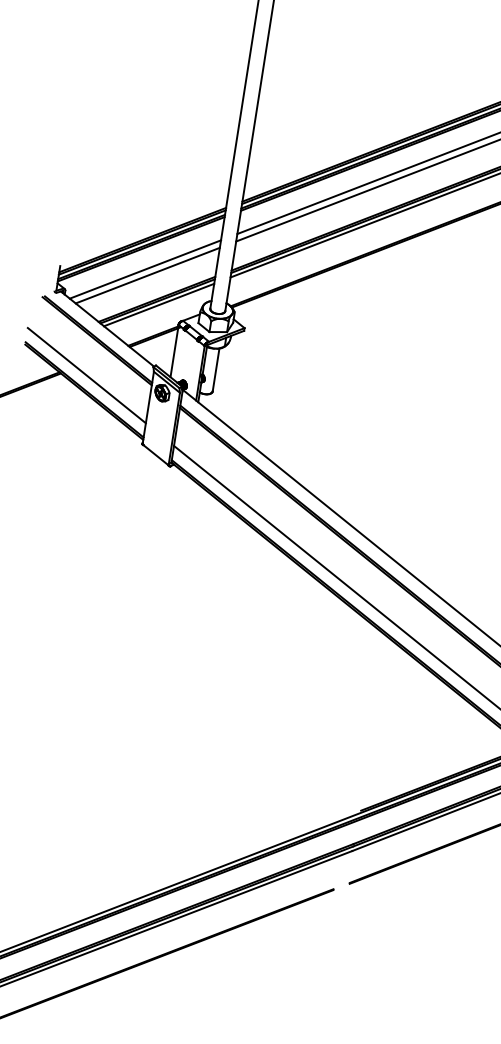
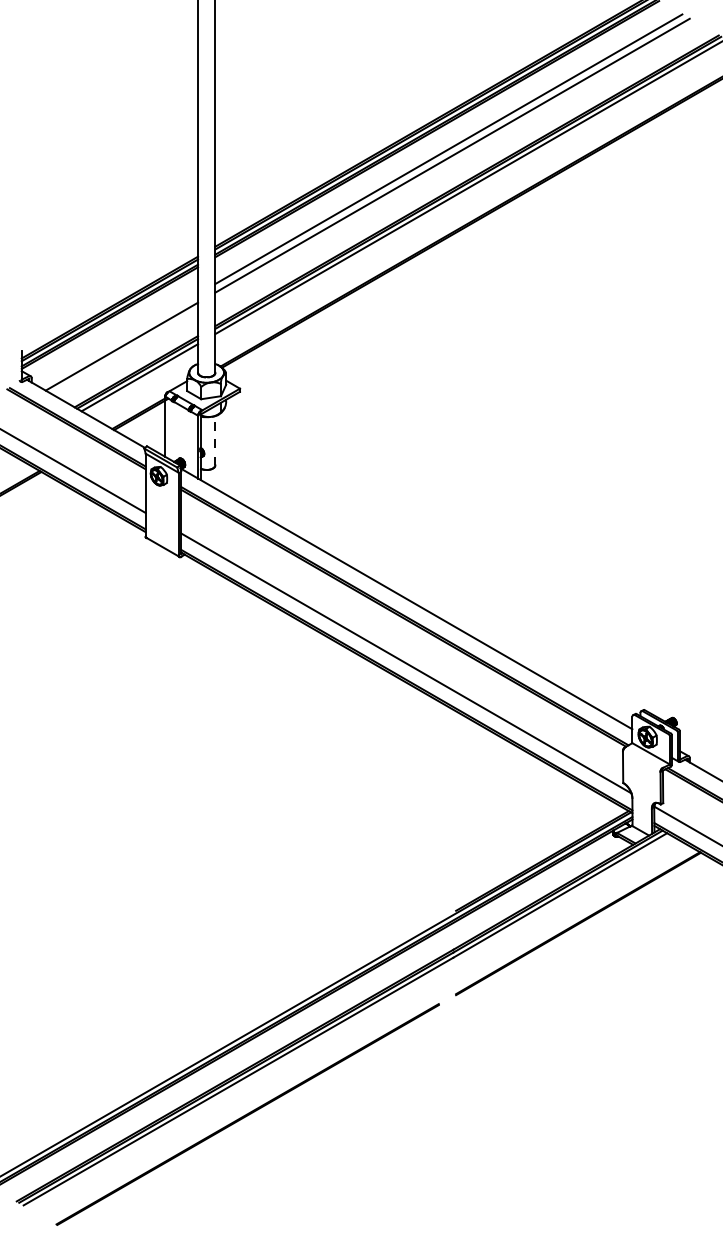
line: (145, 269) -> (118, 340), removed
line: (216, 369) -> (215, 440), solid -> dashed

